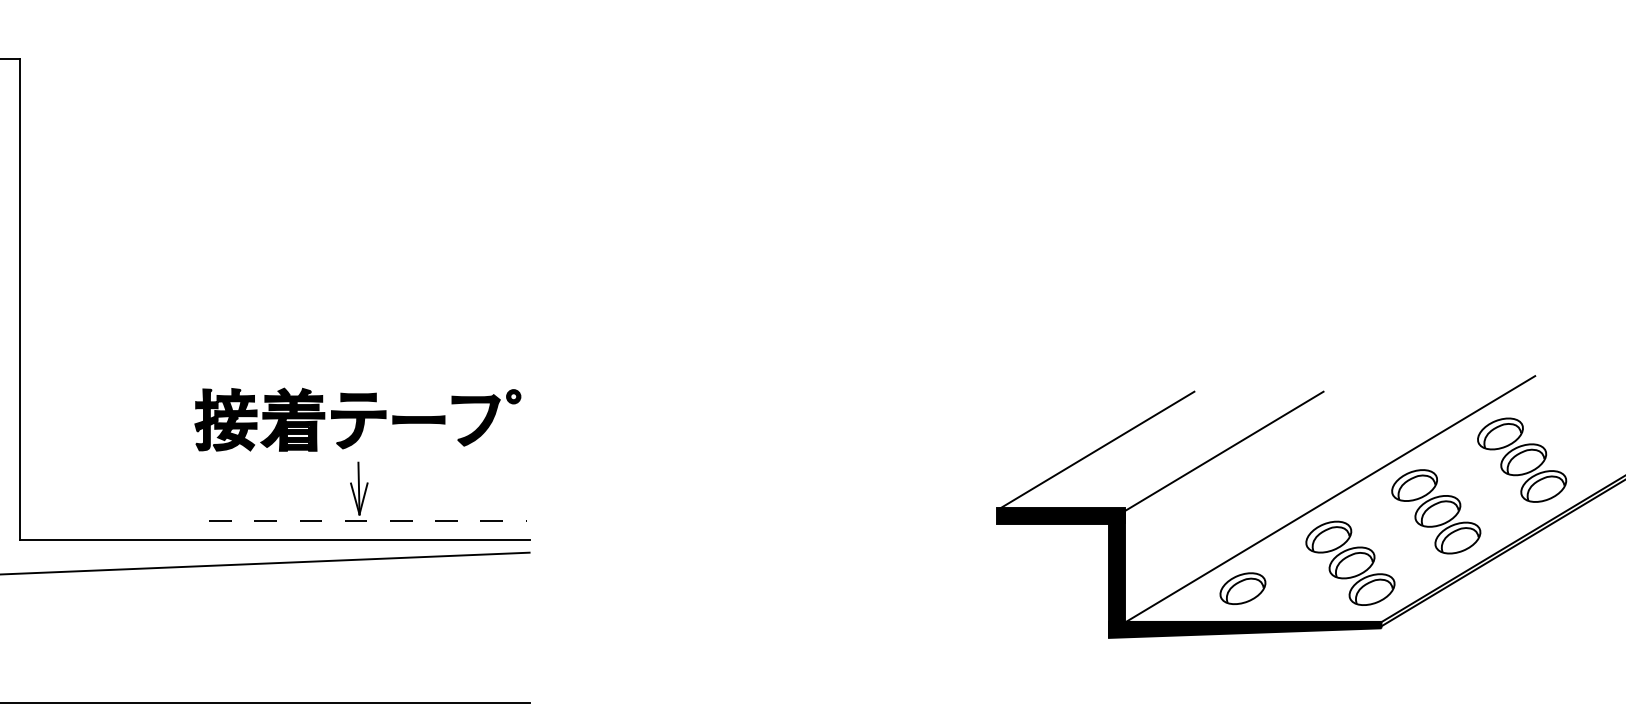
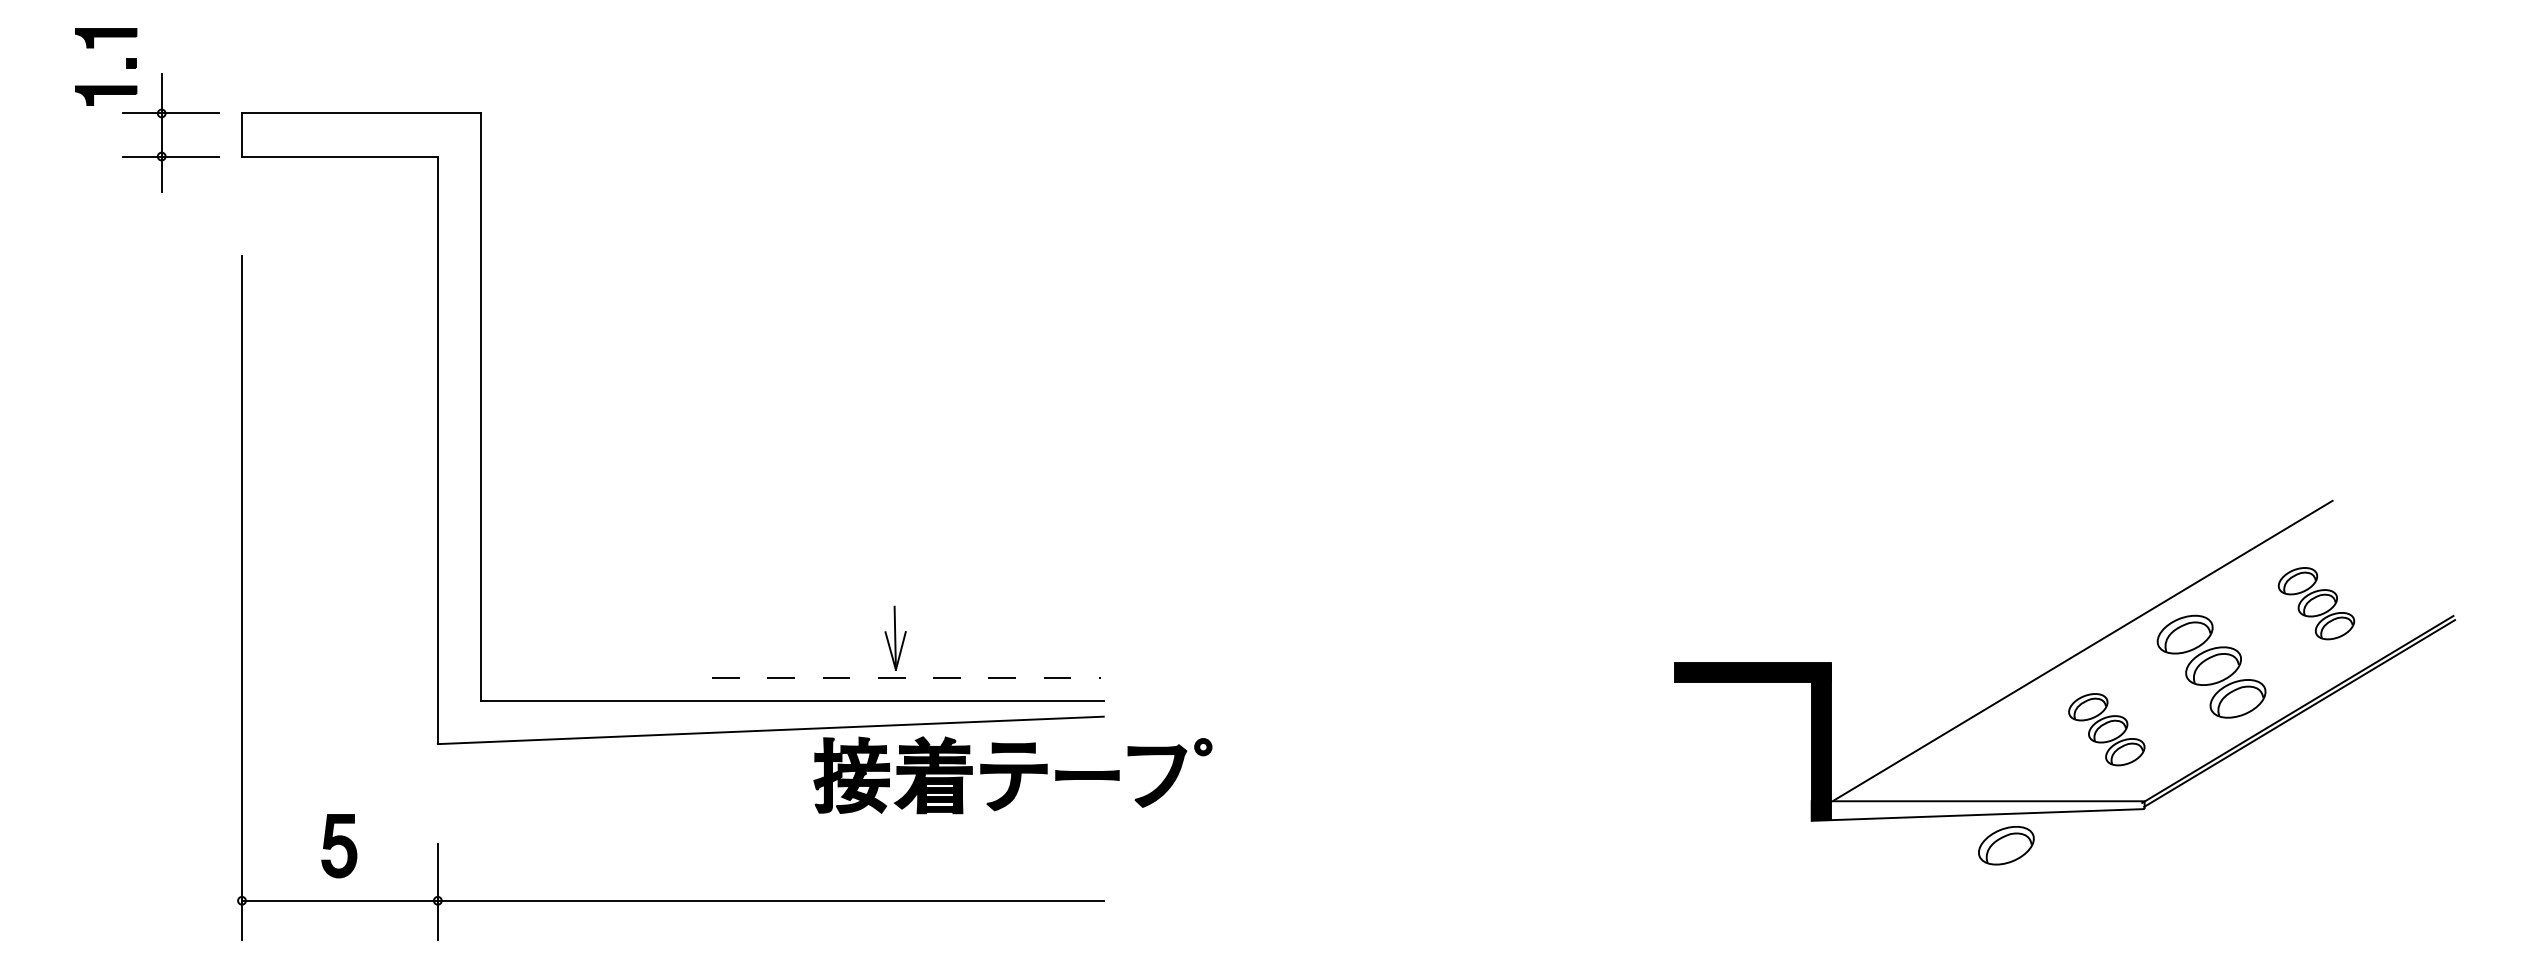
part: (357, 419) -> (1012, 775), moved
line: (1096, 450) -> (1796, 591), removed
line: (1224, 451) -> (1952, 592), removed
part: (1522, 460) -> (2316, 603), size x0.7
part: (1350, 563) -> (2106, 729), size x0.7
part: (1243, 588) -> (2006, 845), moved
fill: (1244, 629) -> (1977, 810), removed

